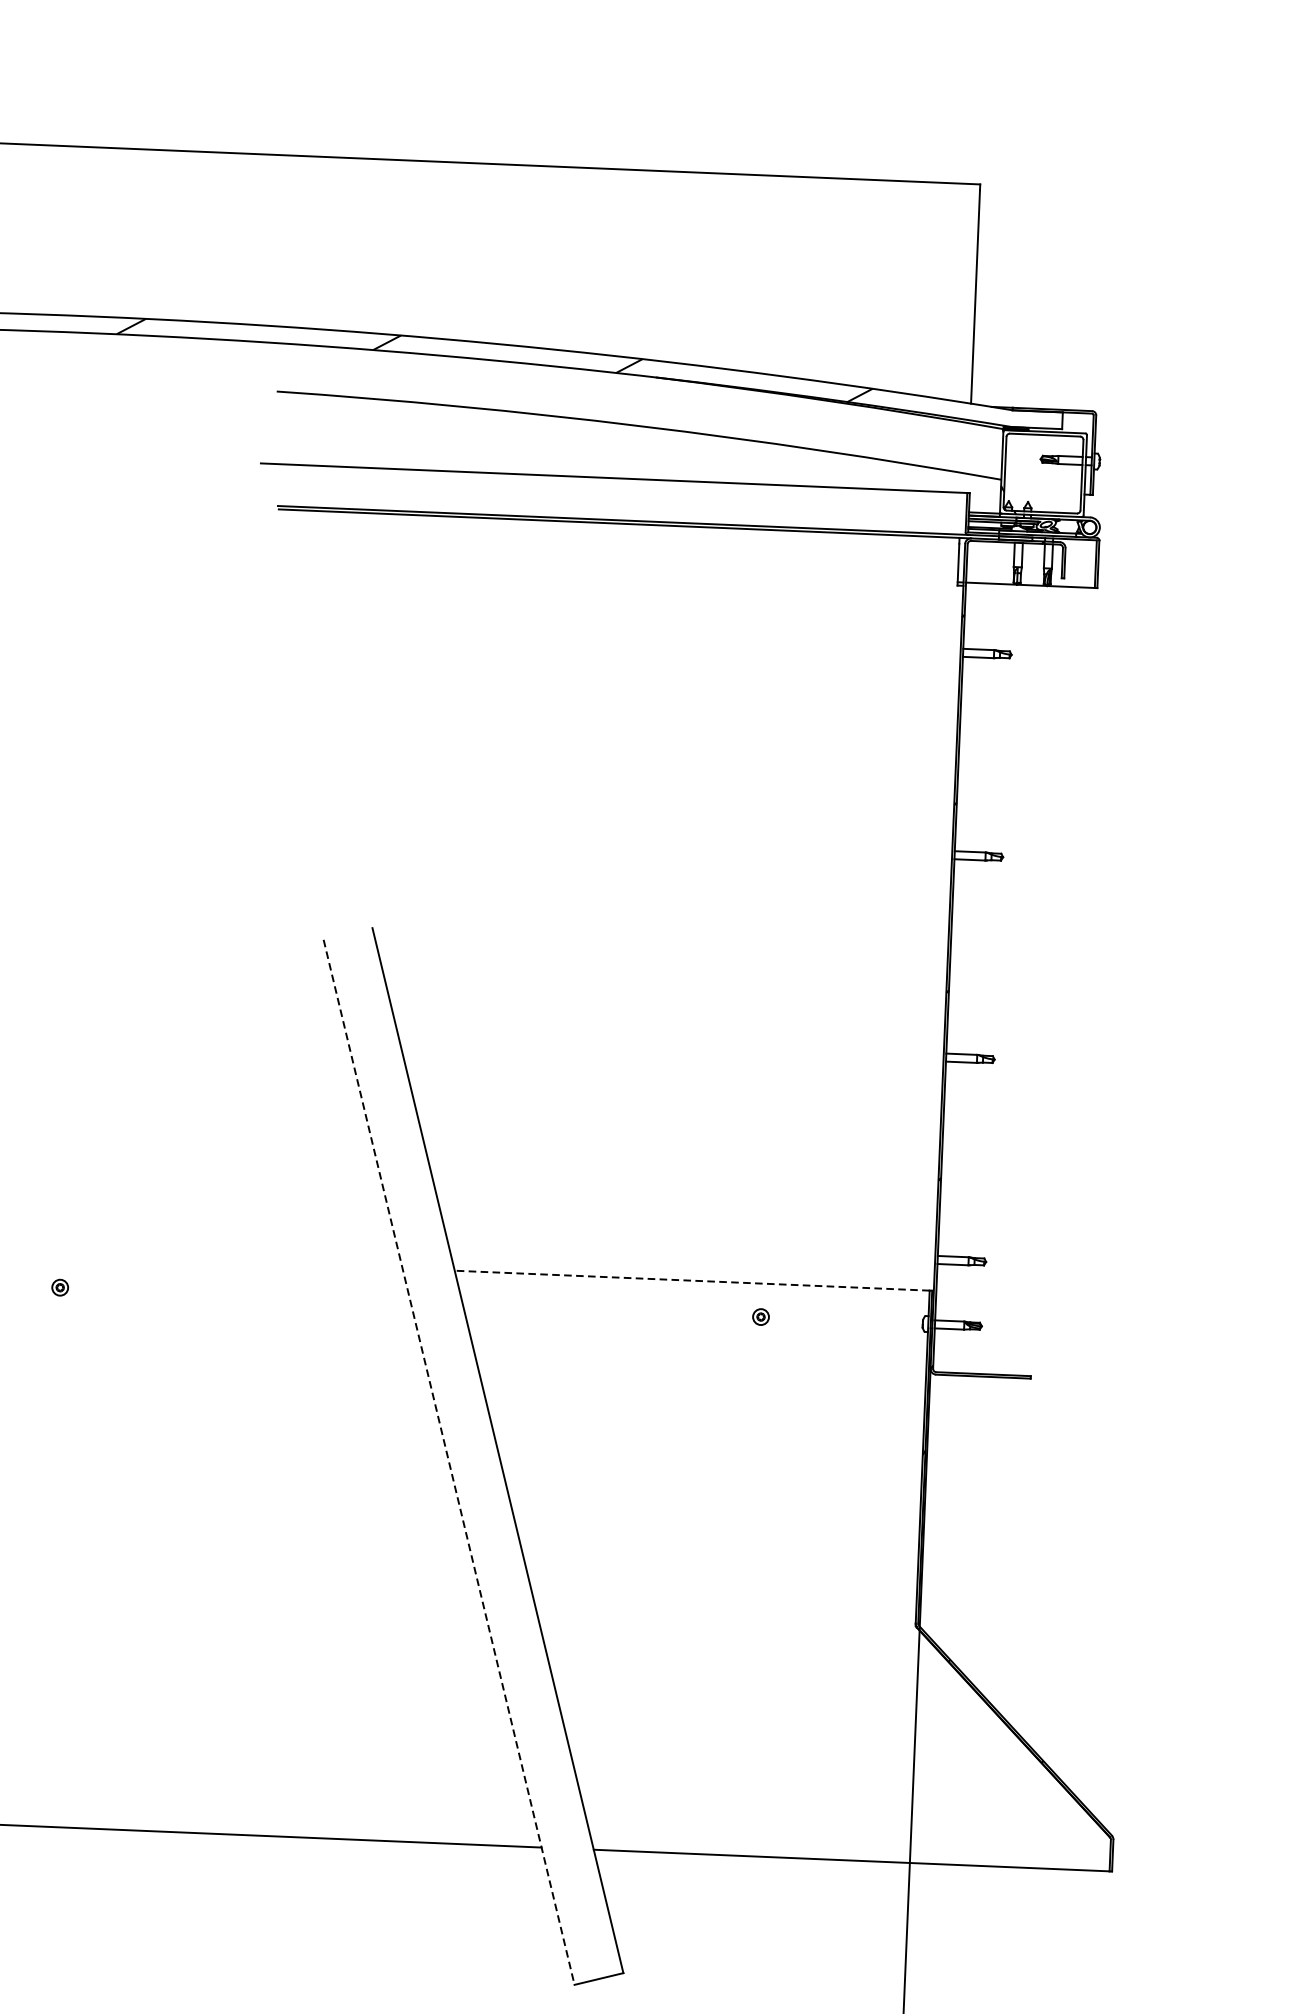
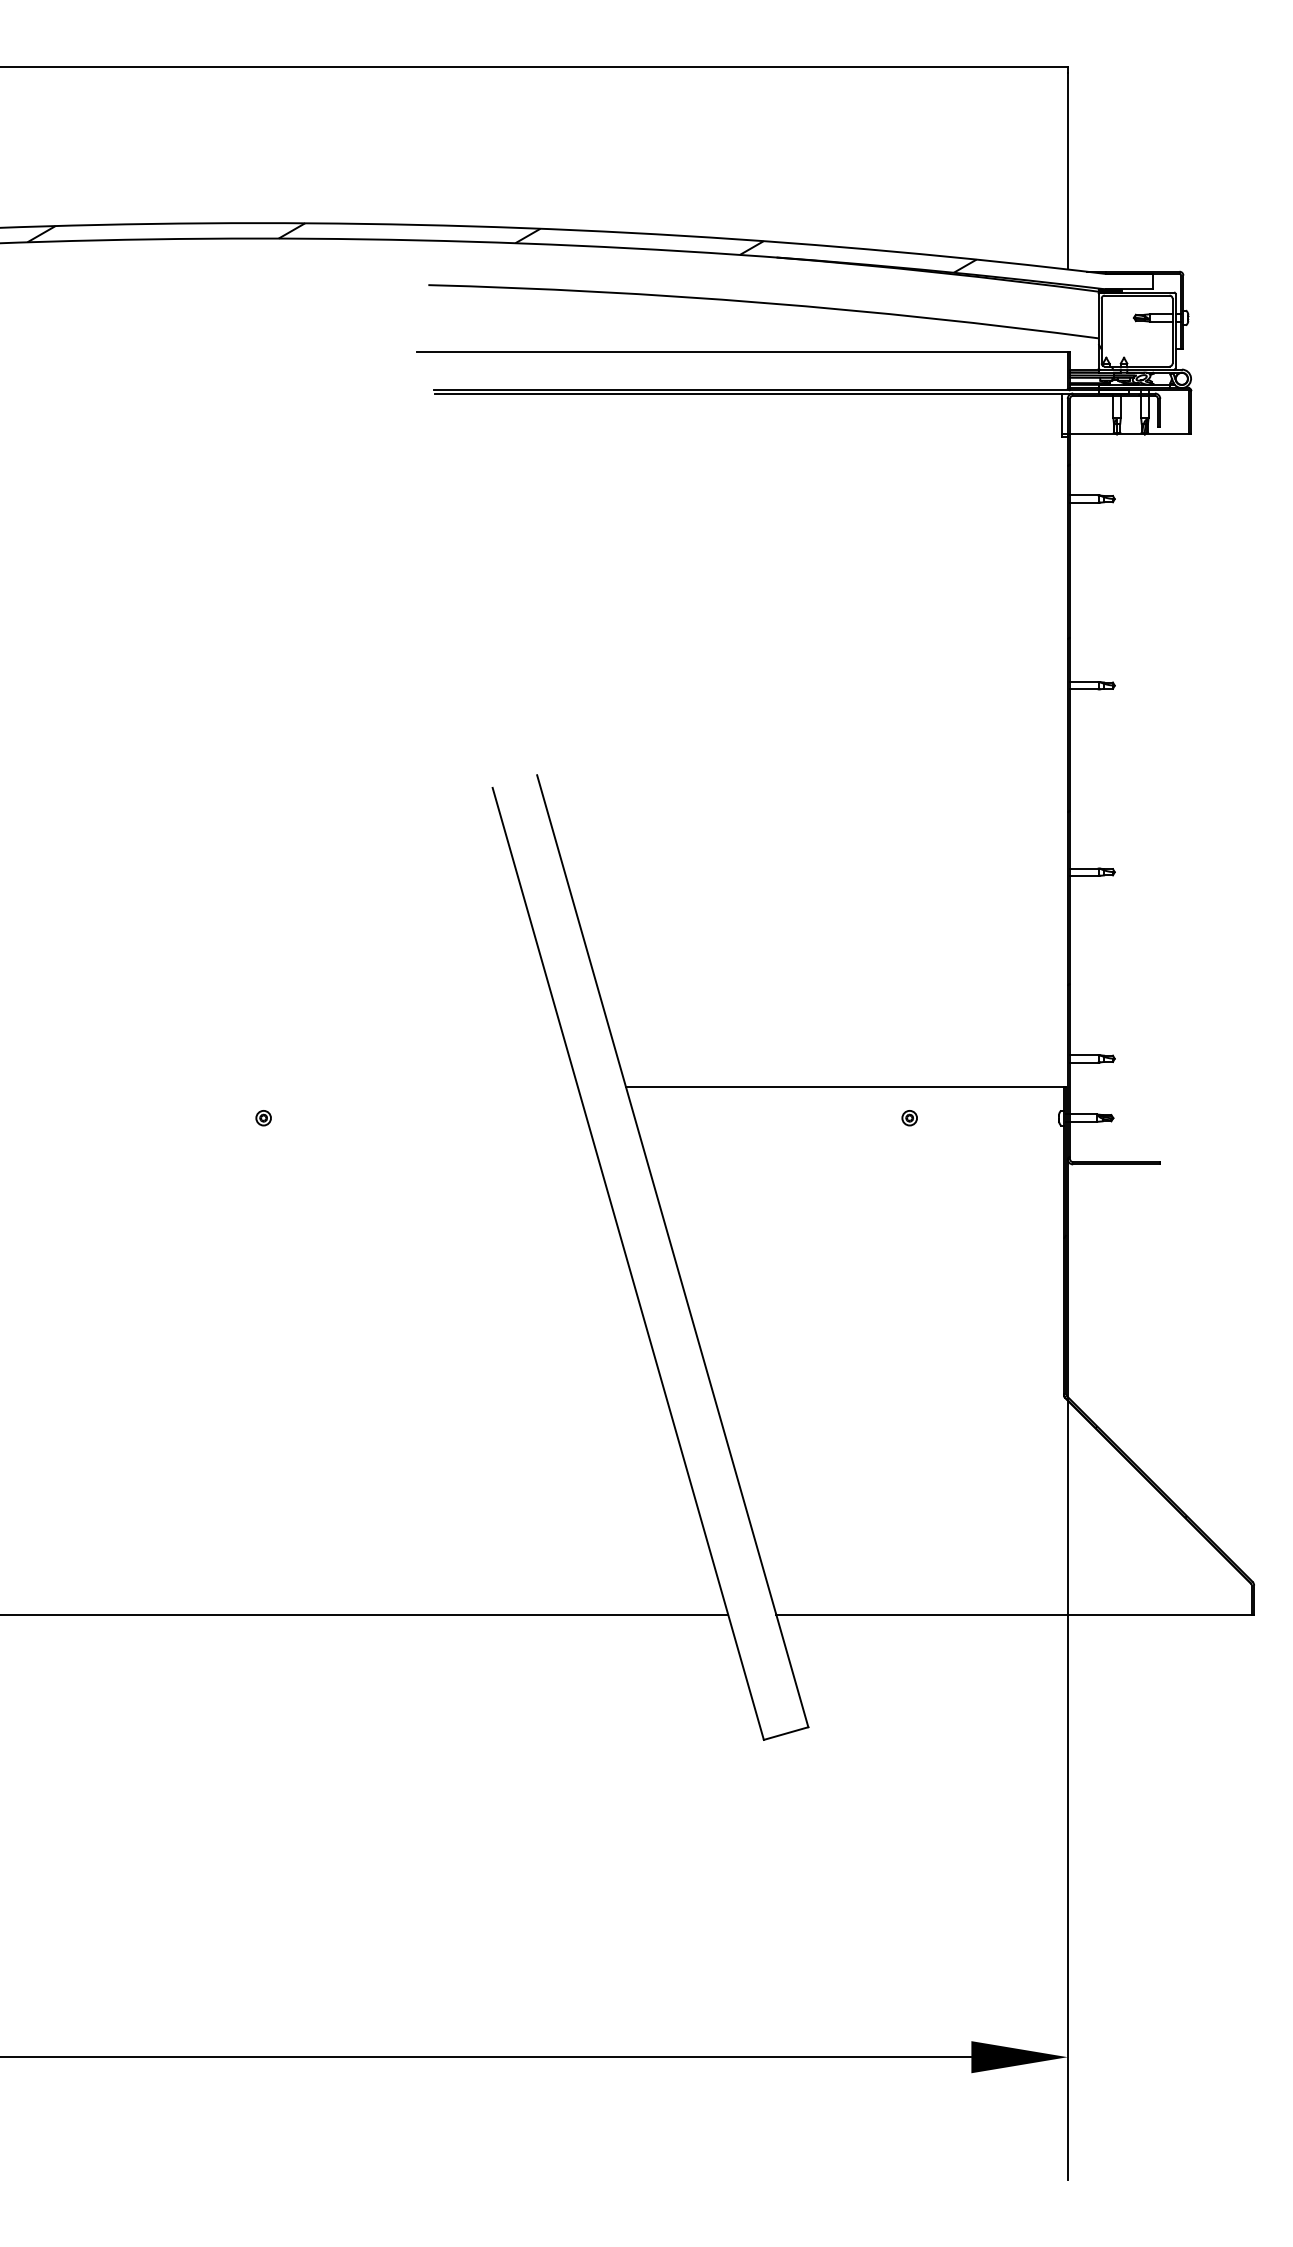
line: (691, 1280) -> (844, 1087), dashed -> solid
line: (449, 1461) -> (628, 1263), dashed -> solid

